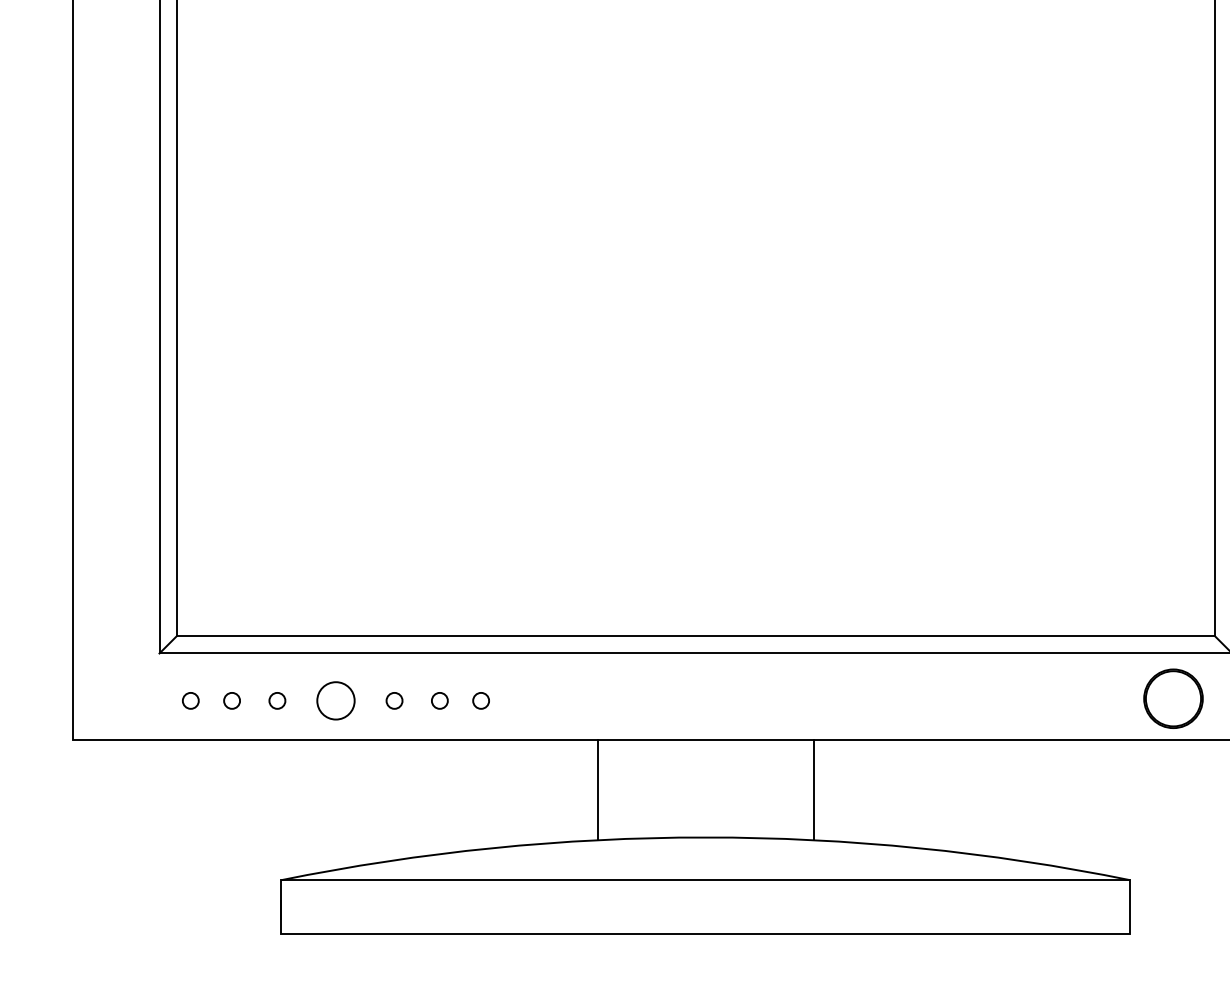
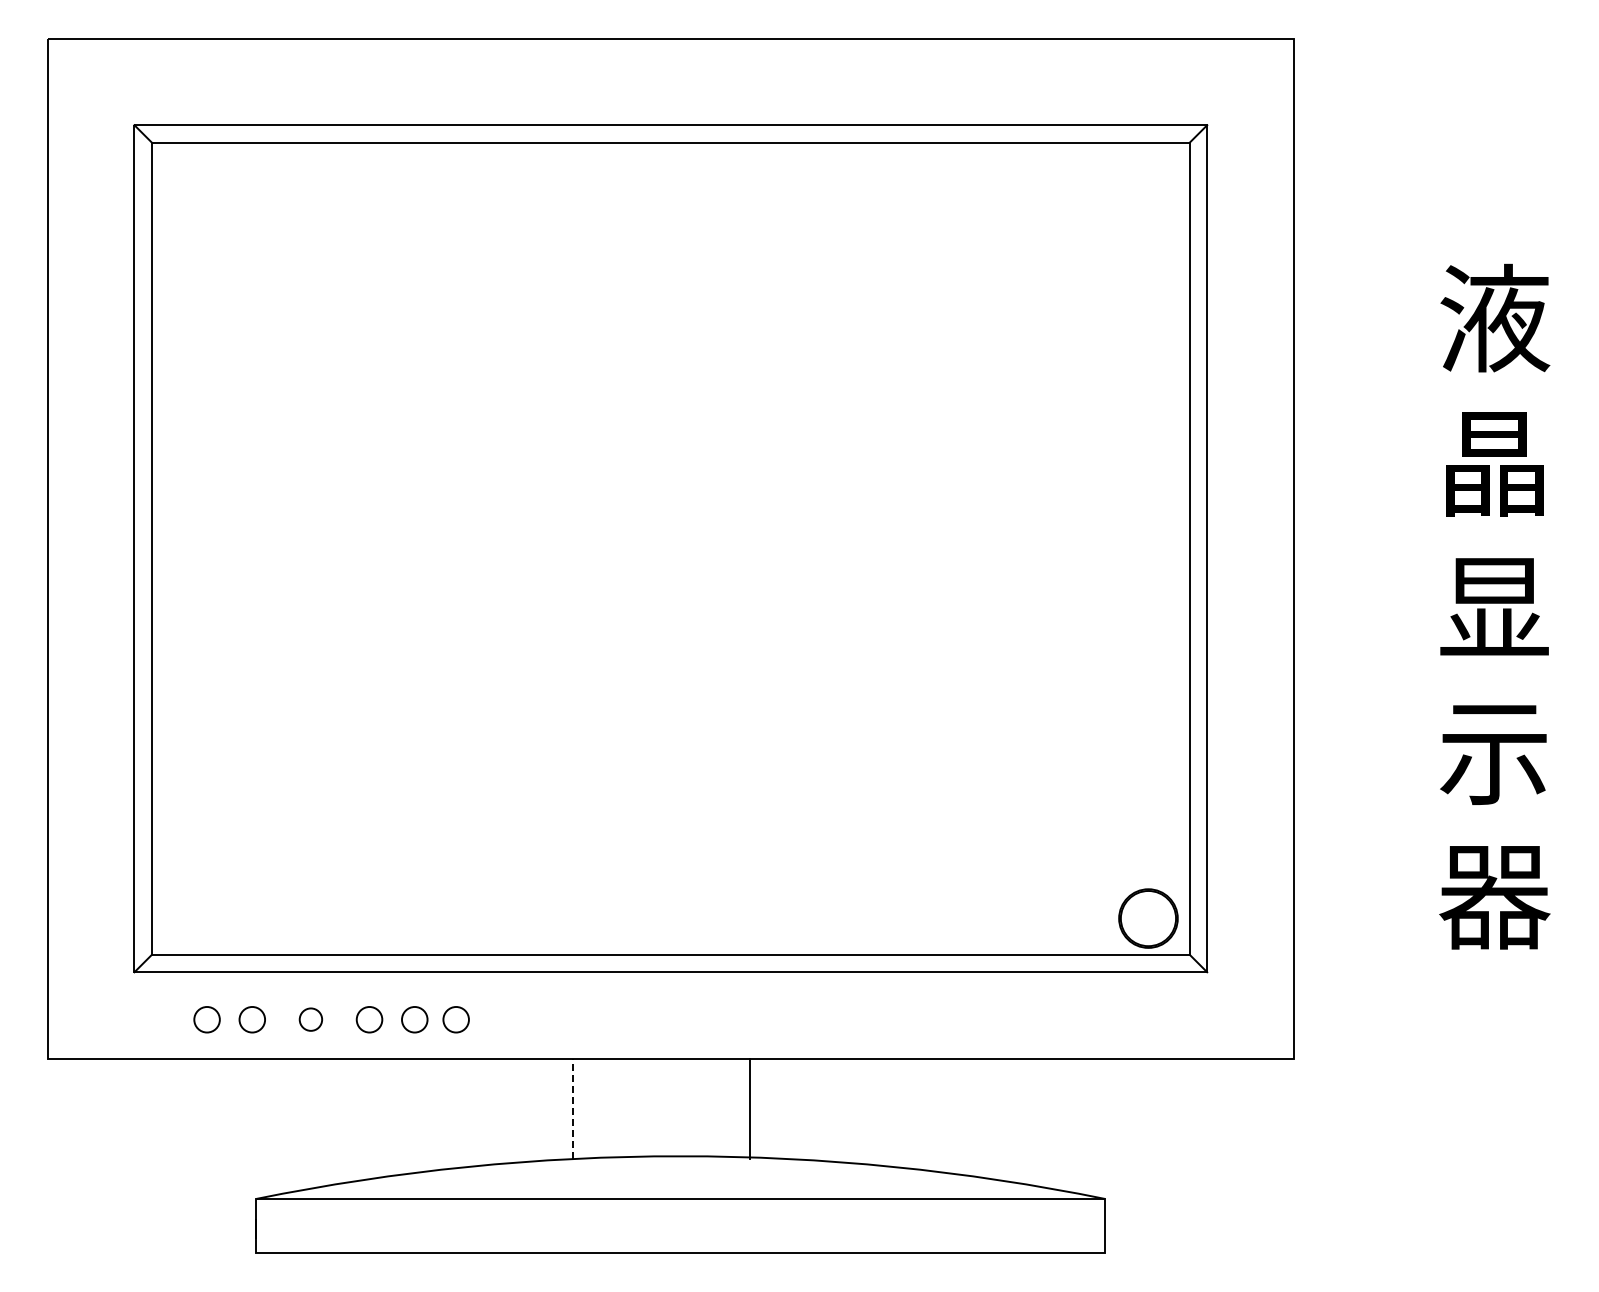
part: (1173, 698) -> (1148, 918), moved
circle: (190, 700) -> (165, 1019), removed
circle: (231, 700) -> (206, 1019), size x1.6
circle: (277, 700) -> (252, 1019), size x1.6
circle: (335, 700) -> (310, 1019), size x0.6
circle: (394, 700) -> (369, 1019), size x1.6
circle: (439, 700) -> (414, 1019), size x1.6
circle: (480, 700) -> (455, 1019), size x1.6
line: (597, 789) -> (572, 1108), solid -> dashed
line: (813, 789) -> (749, 1108), moved

